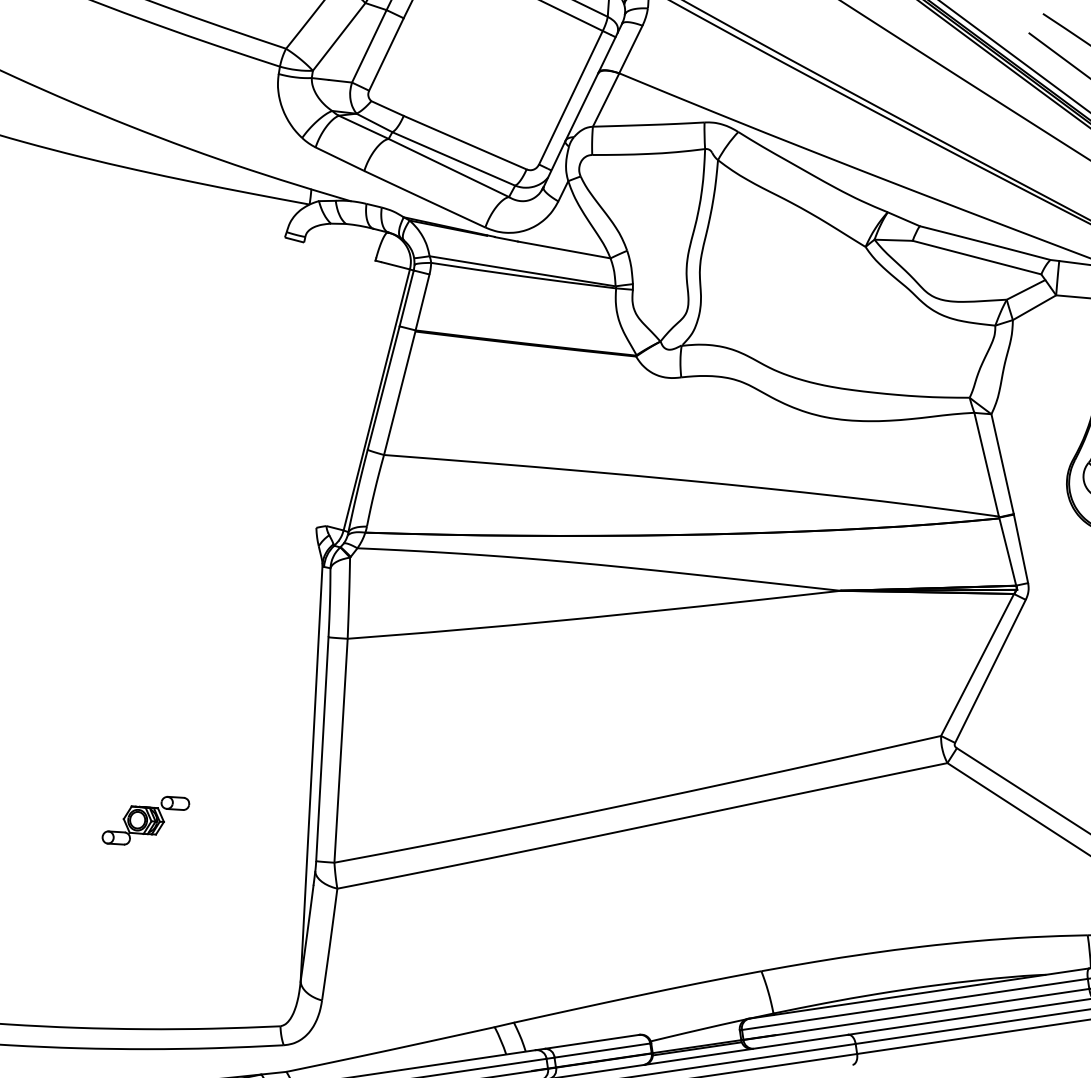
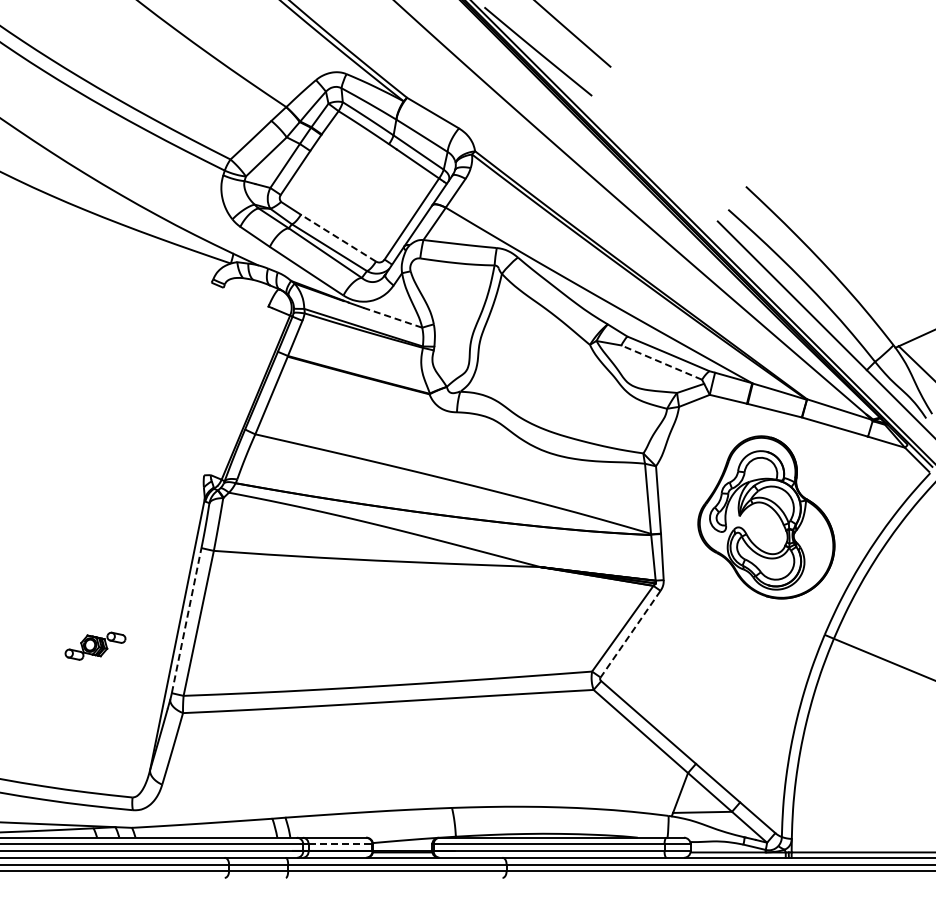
line: (465, 141) -> (338, 237), solid -> dashed
line: (565, 249) -> (393, 317), solid -> dashed
line: (976, 257) -> (661, 362), solid -> dashed
line: (990, 671) -> (630, 634), solid -> dashed
line: (322, 749) -> (186, 620), solid -> dashed
part: (145, 819) -> (95, 645), moved
line: (602, 1050) -> (340, 844), solid -> dashed

